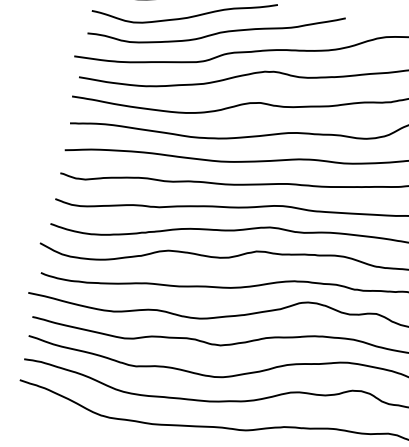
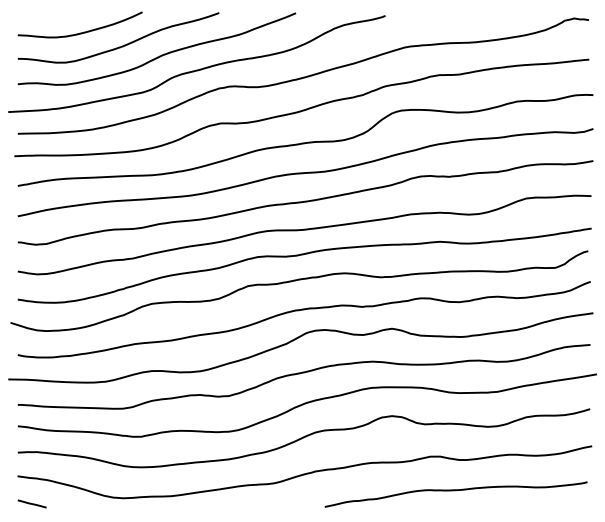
line: (27, 406) -> (31, 503), added

